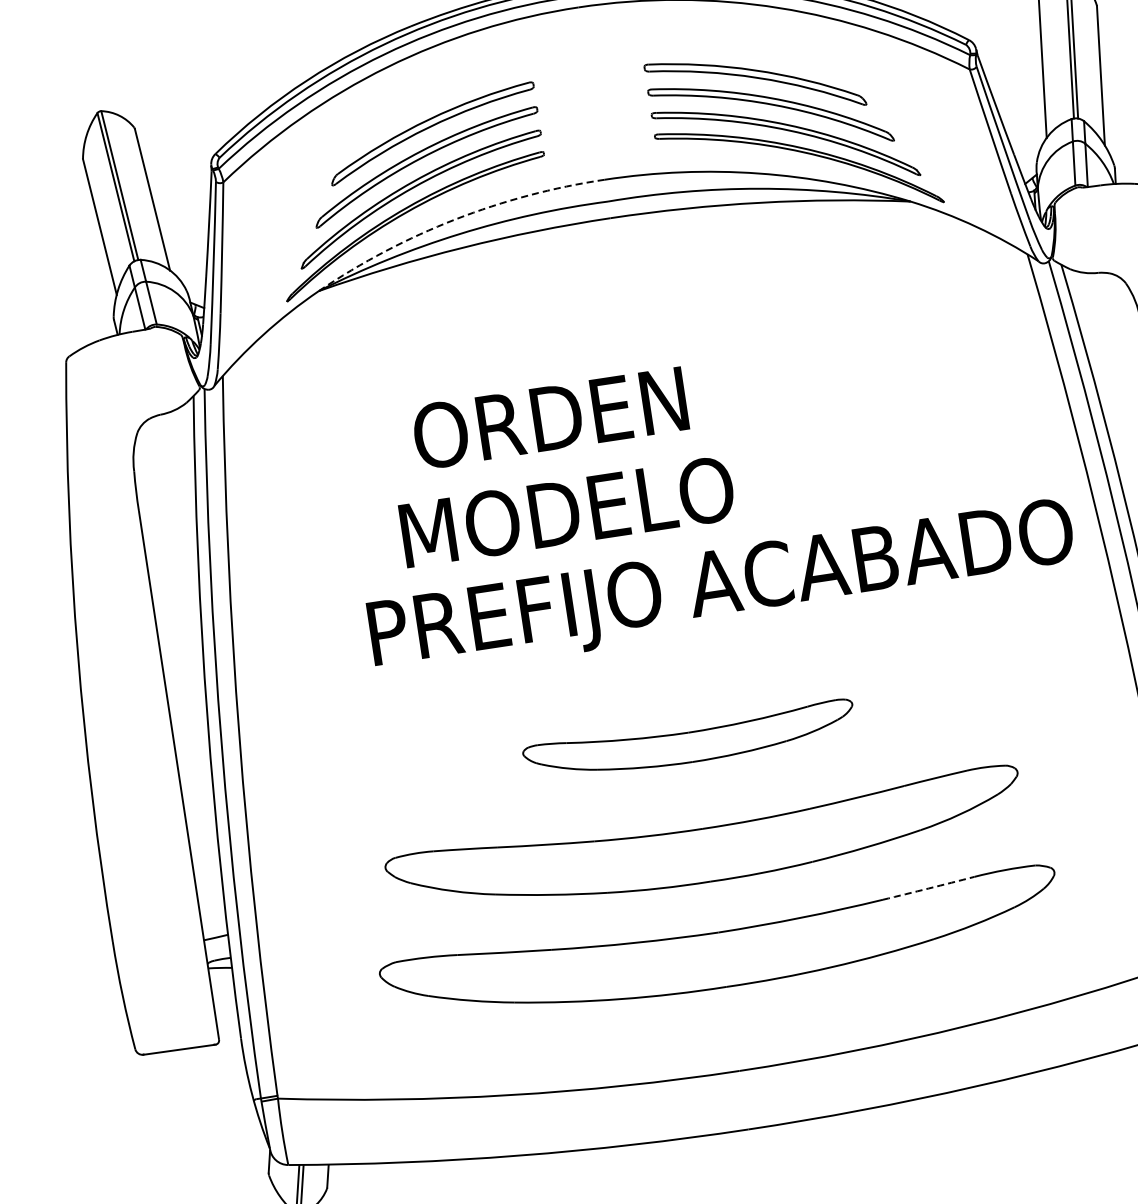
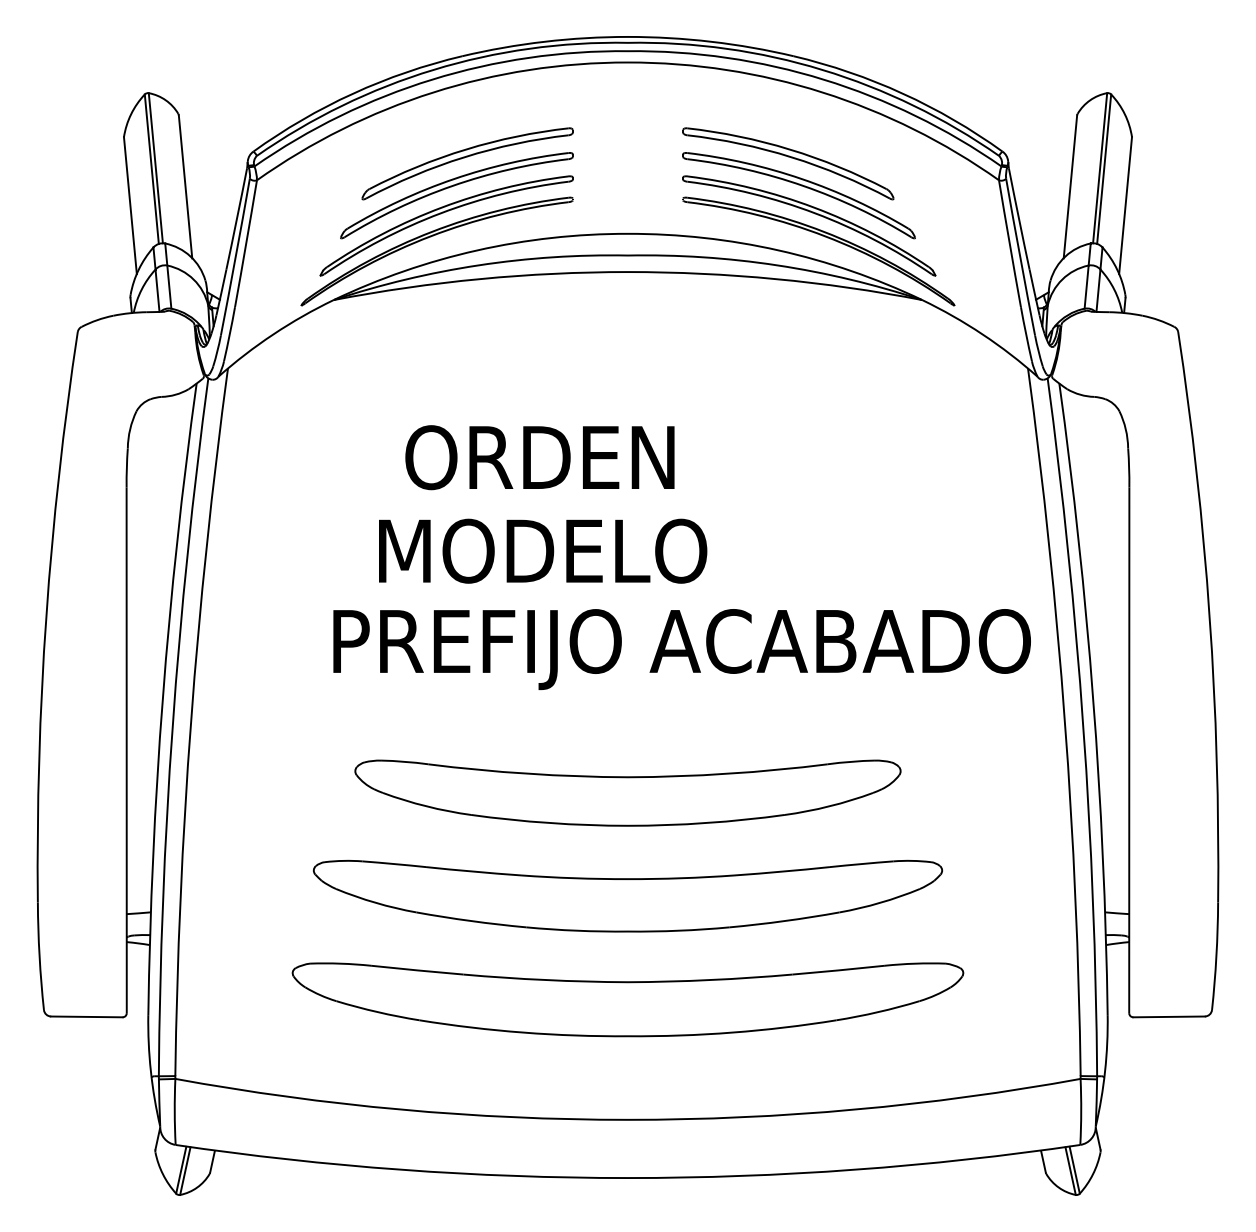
arc: (455, 219) -> (477, 250), dashed -> solid
part: (689, 741) -> (627, 792), size x1.67
arc: (928, 888) -> (838, 970), dashed -> solid

